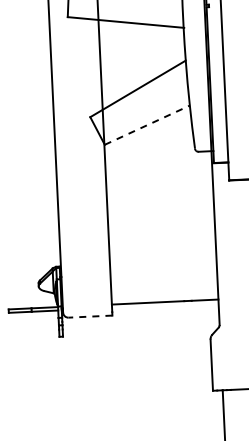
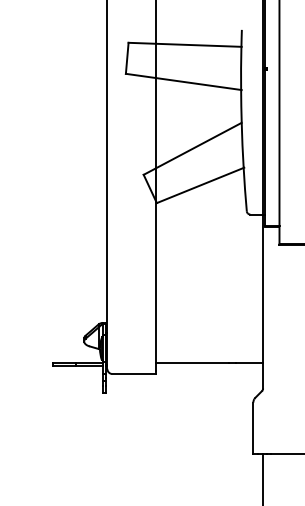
line: (148, 125) -> (201, 185), dashed -> solid
line: (90, 317) -> (134, 374), dashed -> solid

